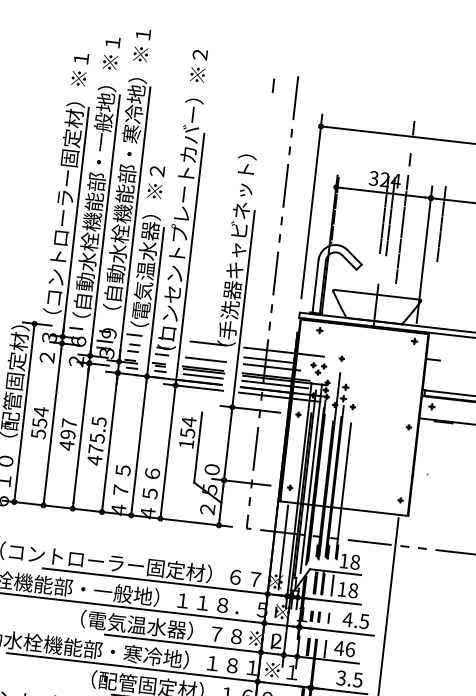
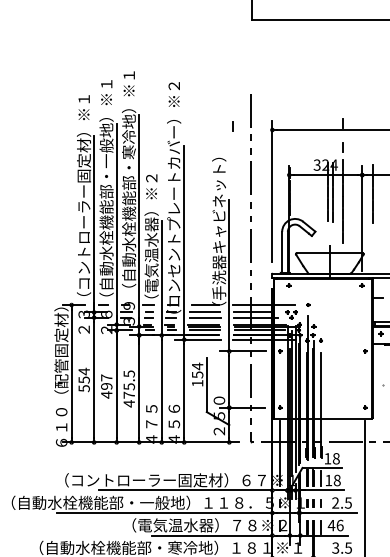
line: (273, 86) -> (232, 126), moved
line: (205, 353) -> (204, 312), added
text: (347, 618) -> (335, 502), 4.5 -> 2.5

